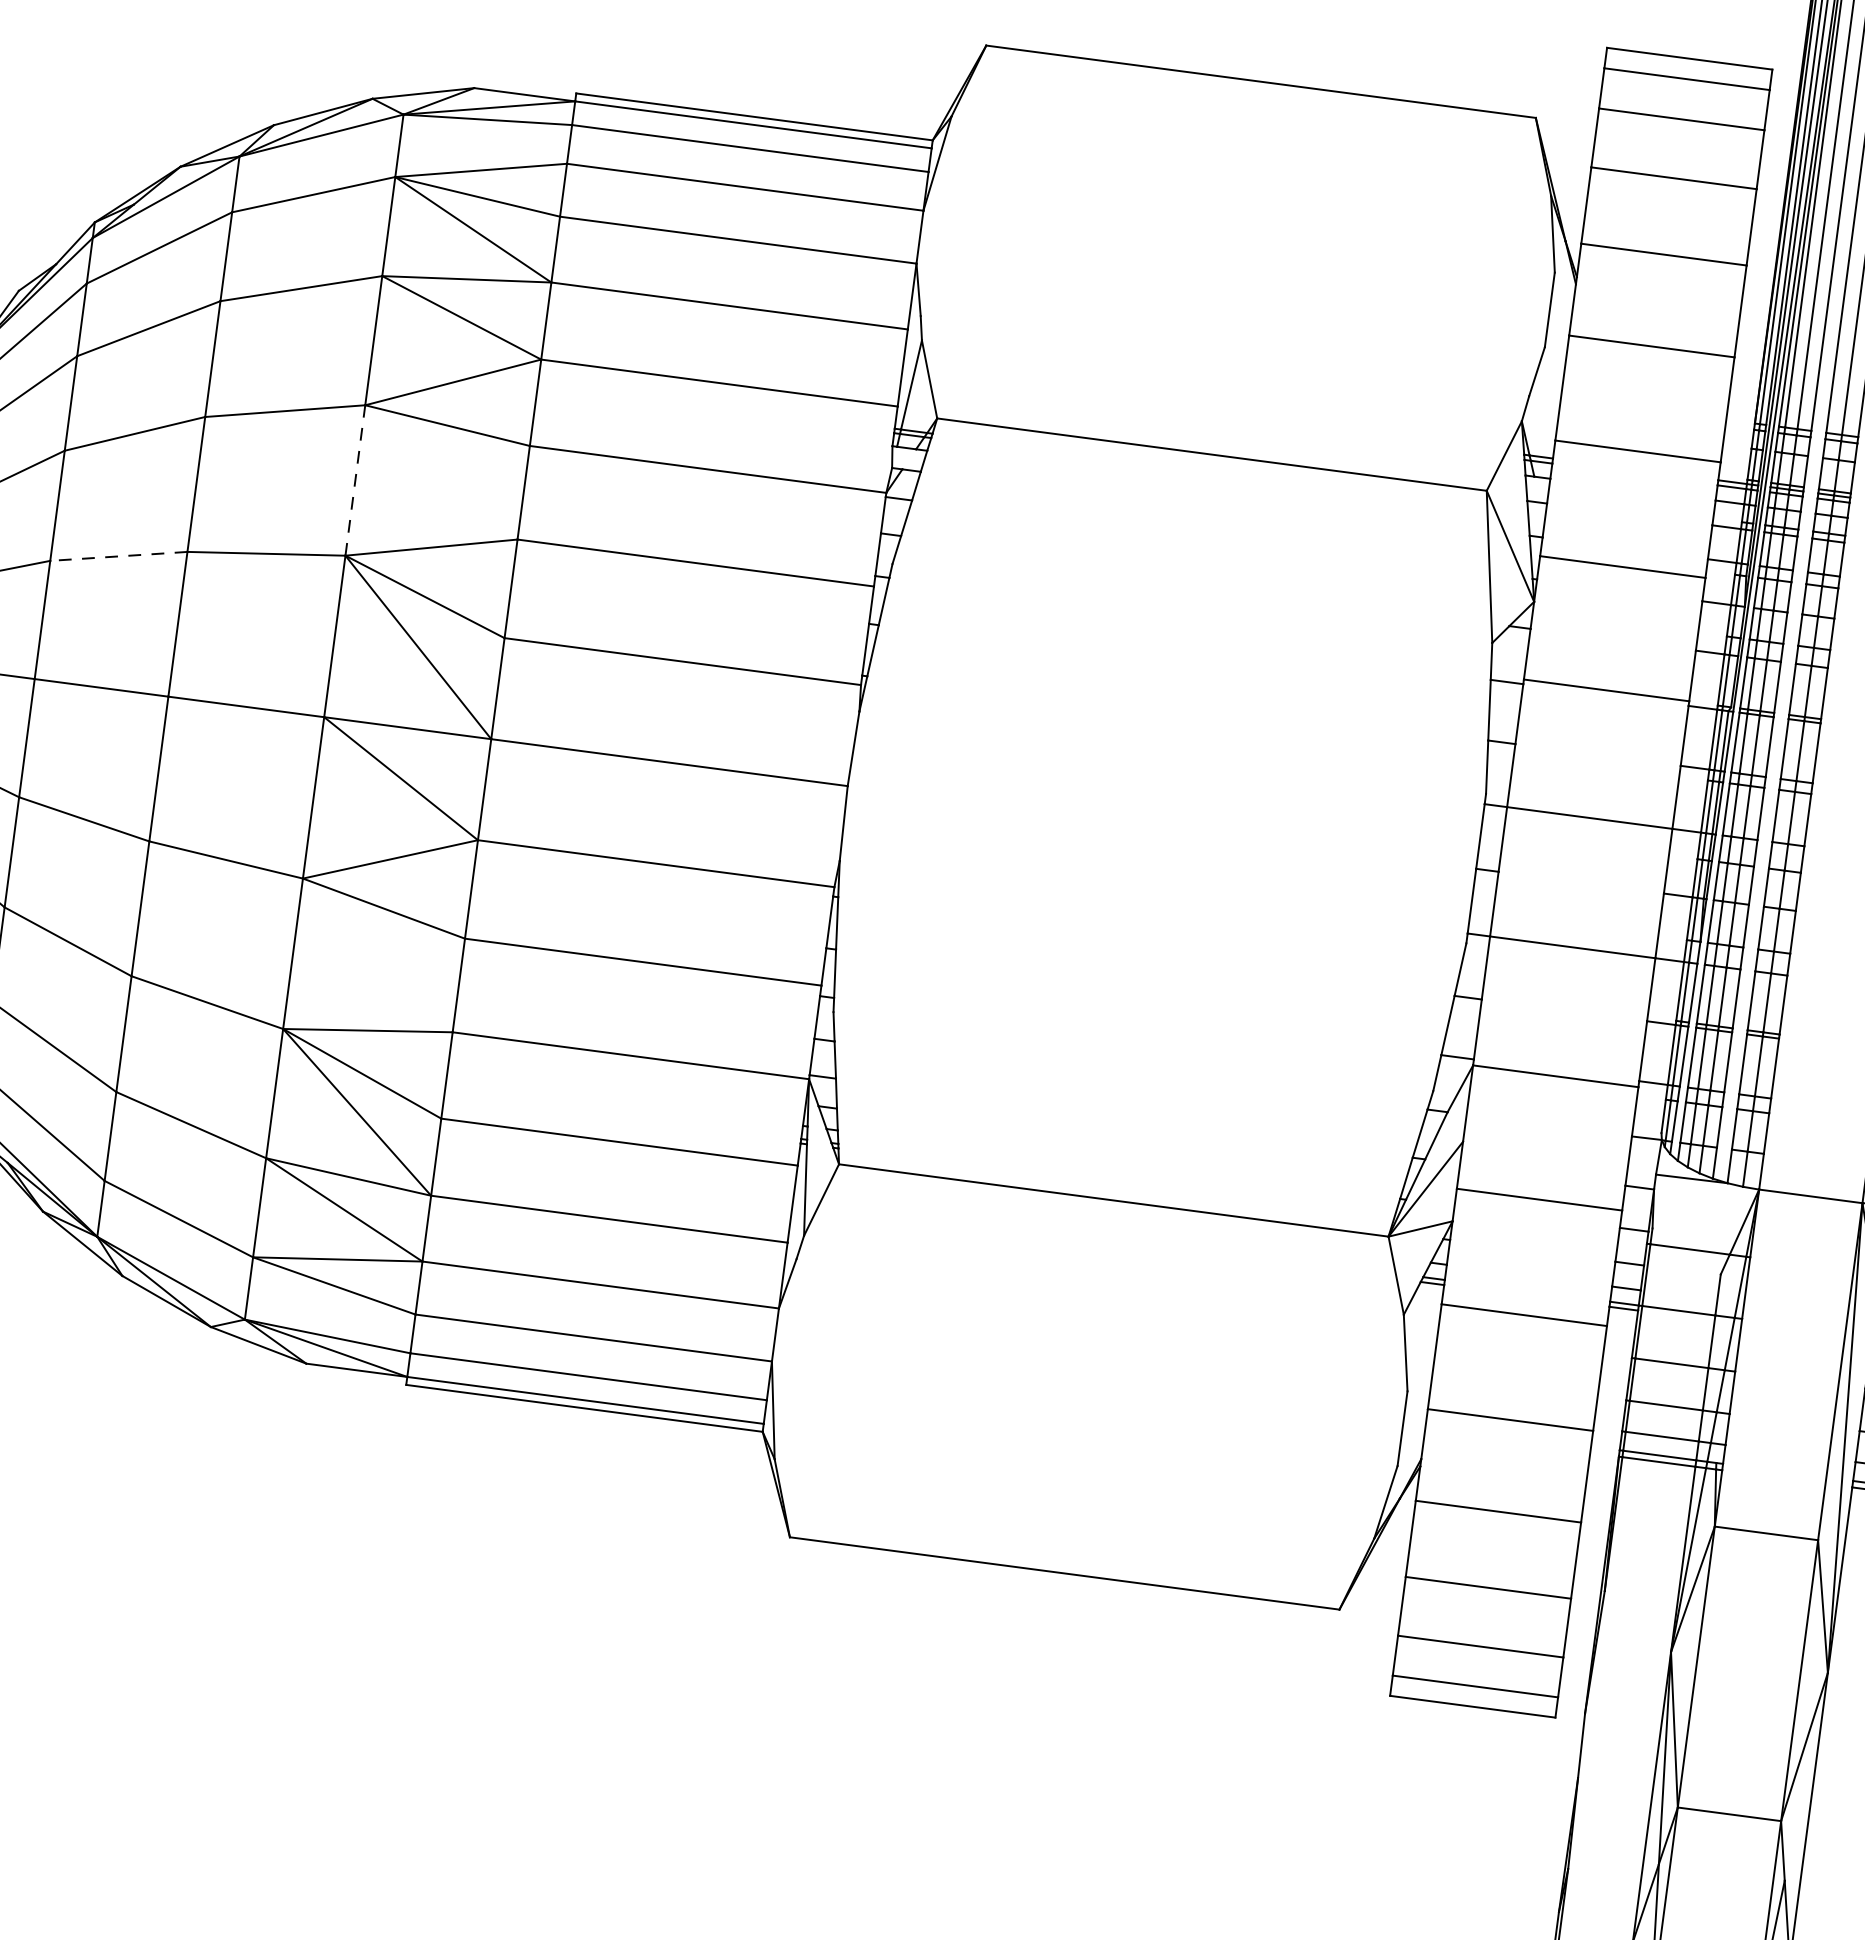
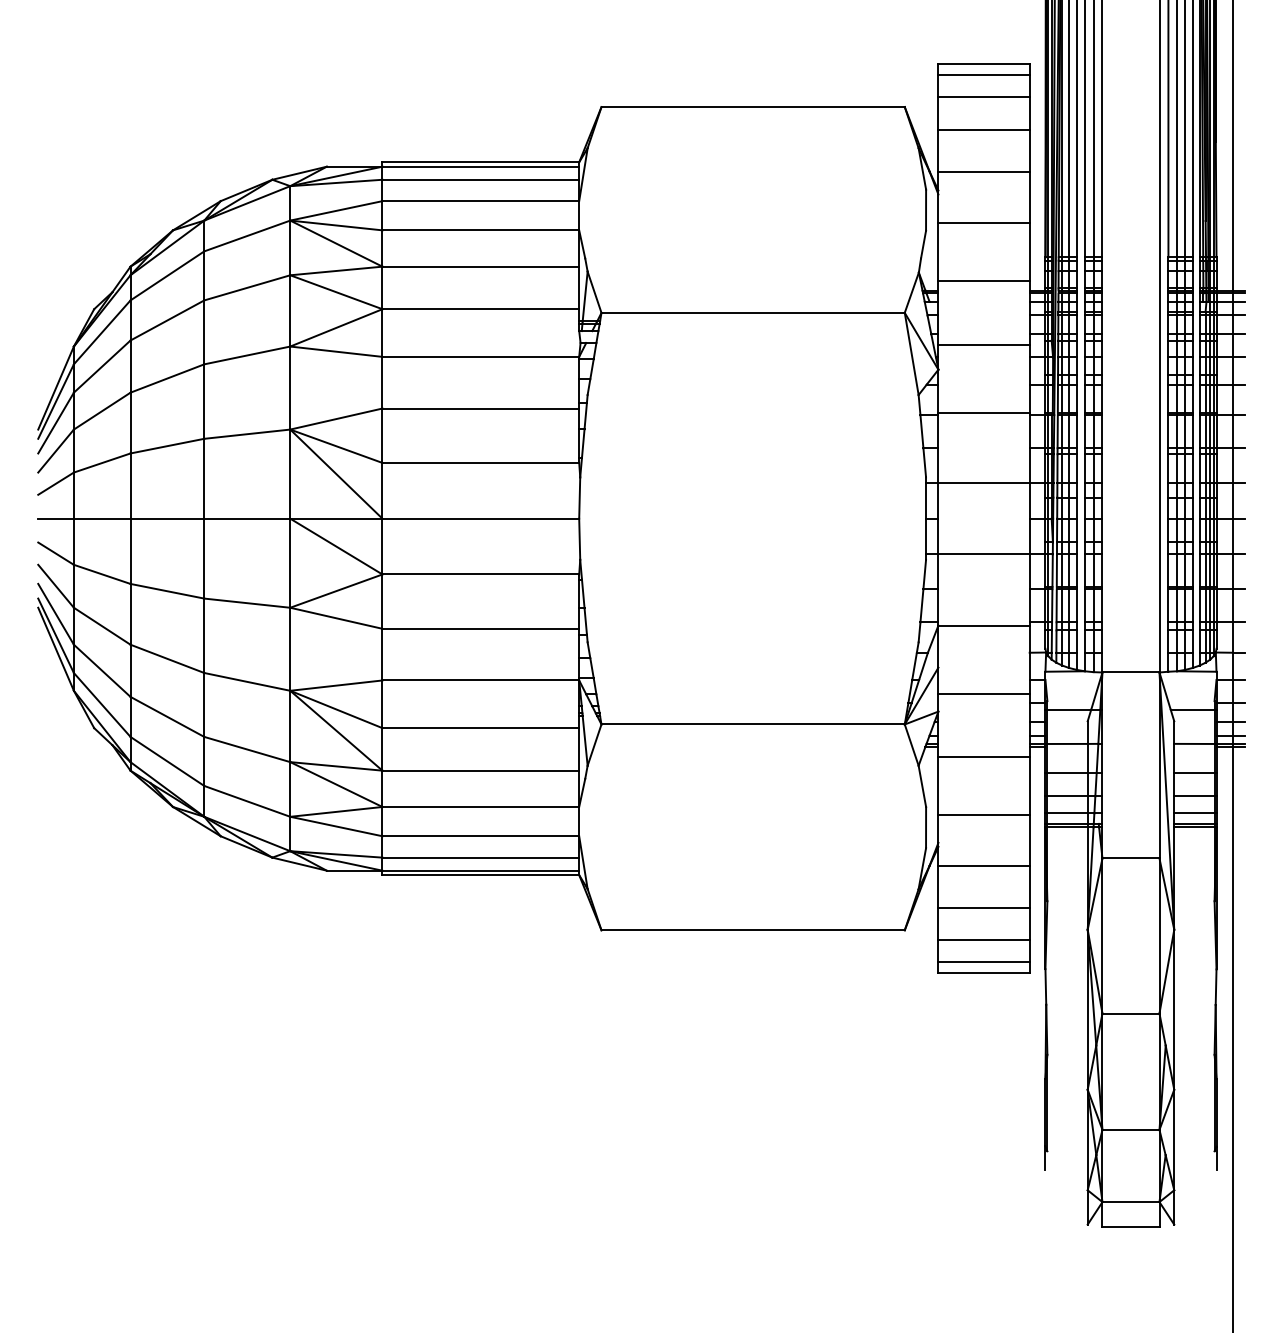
line: (355, 481) -> (290, 388), dashed -> solid
line: (118, 557) -> (167, 446), dashed -> solid

